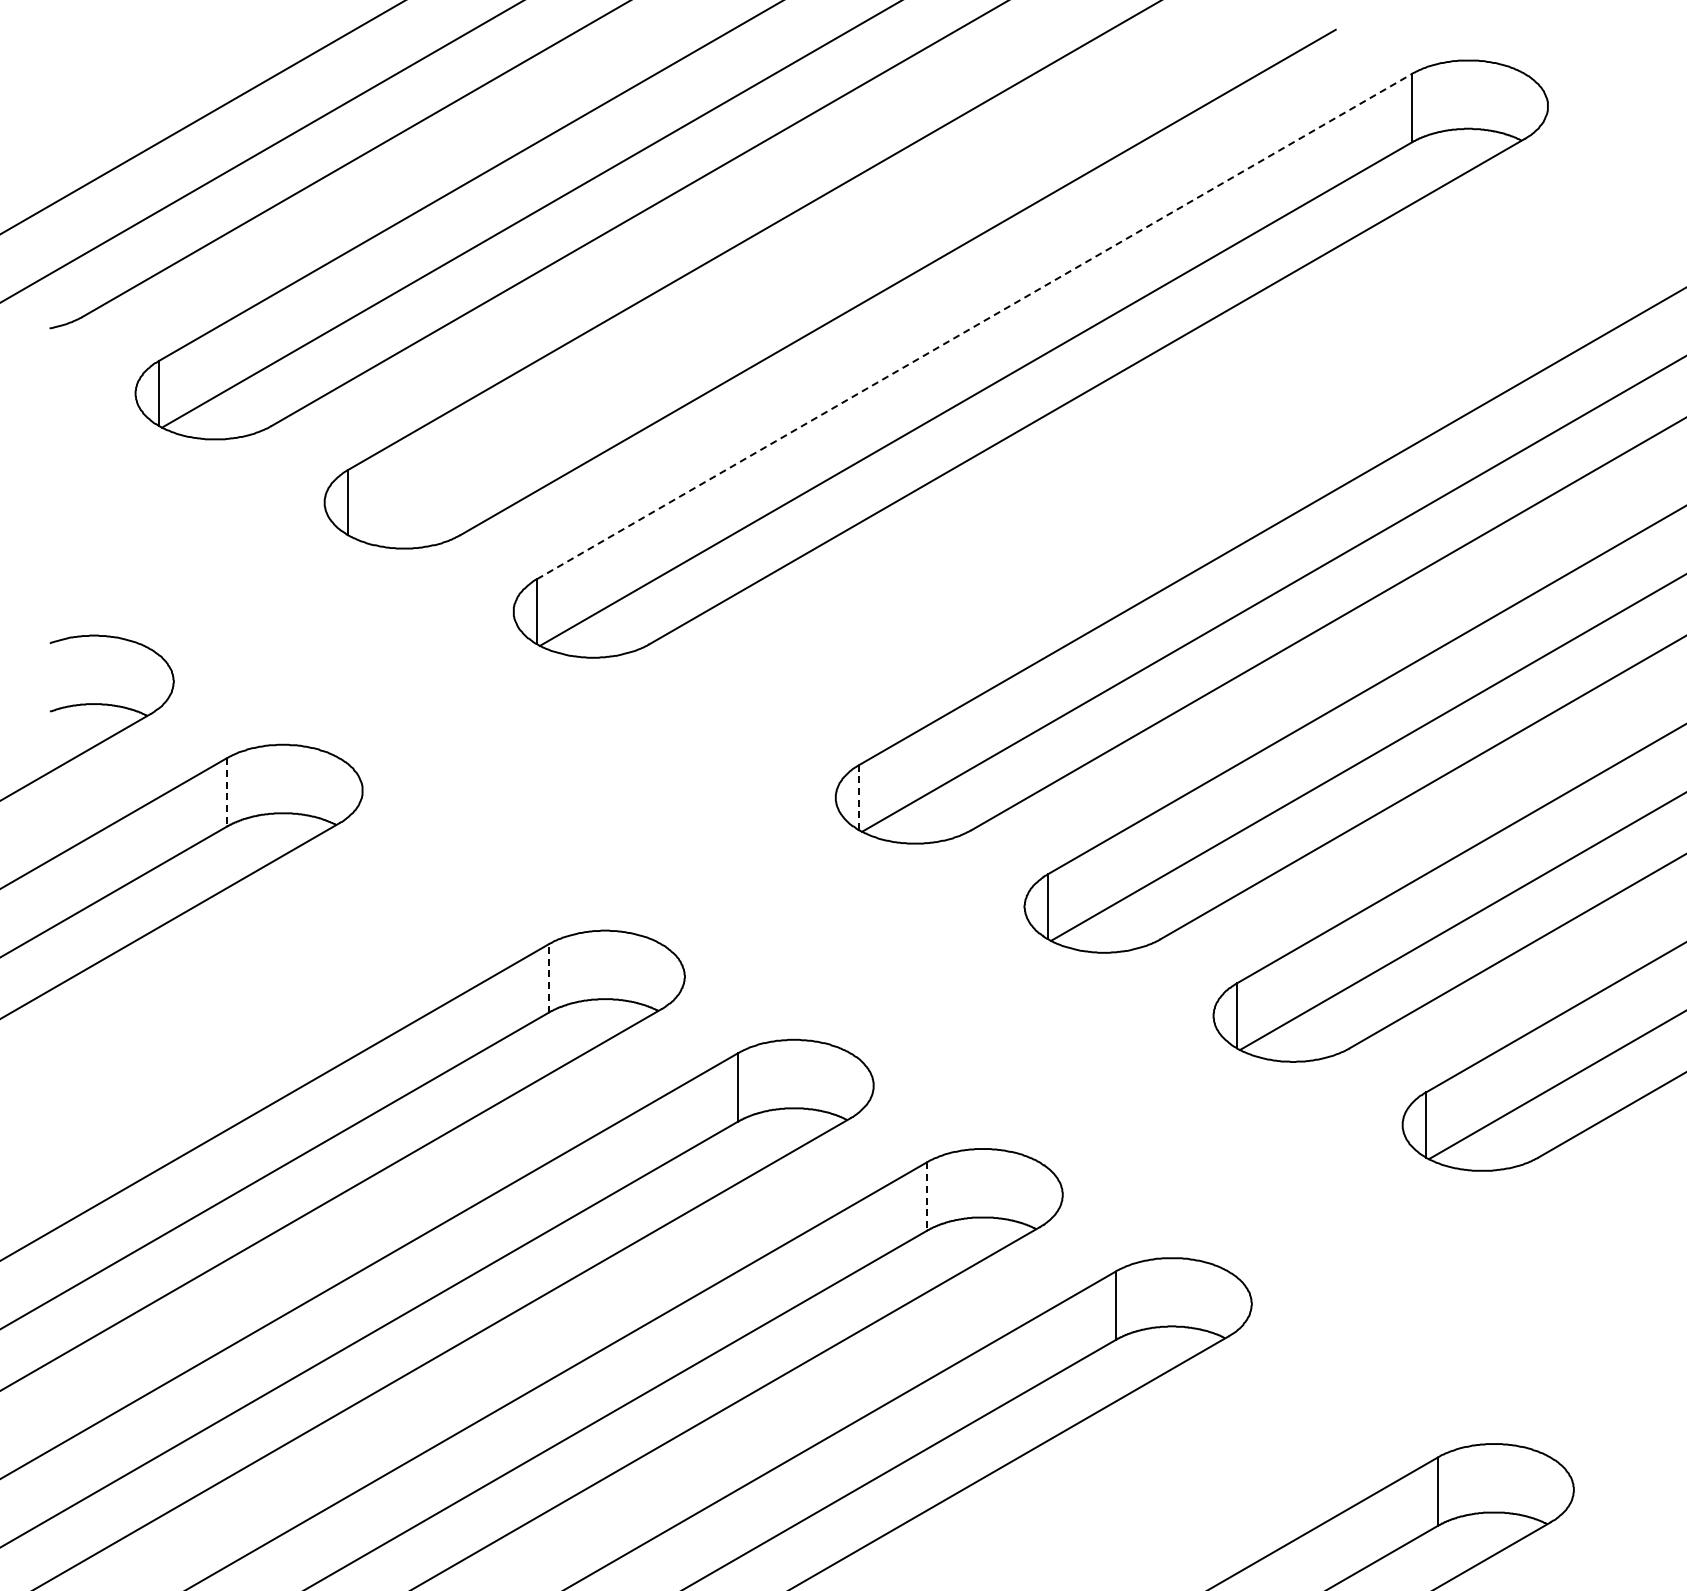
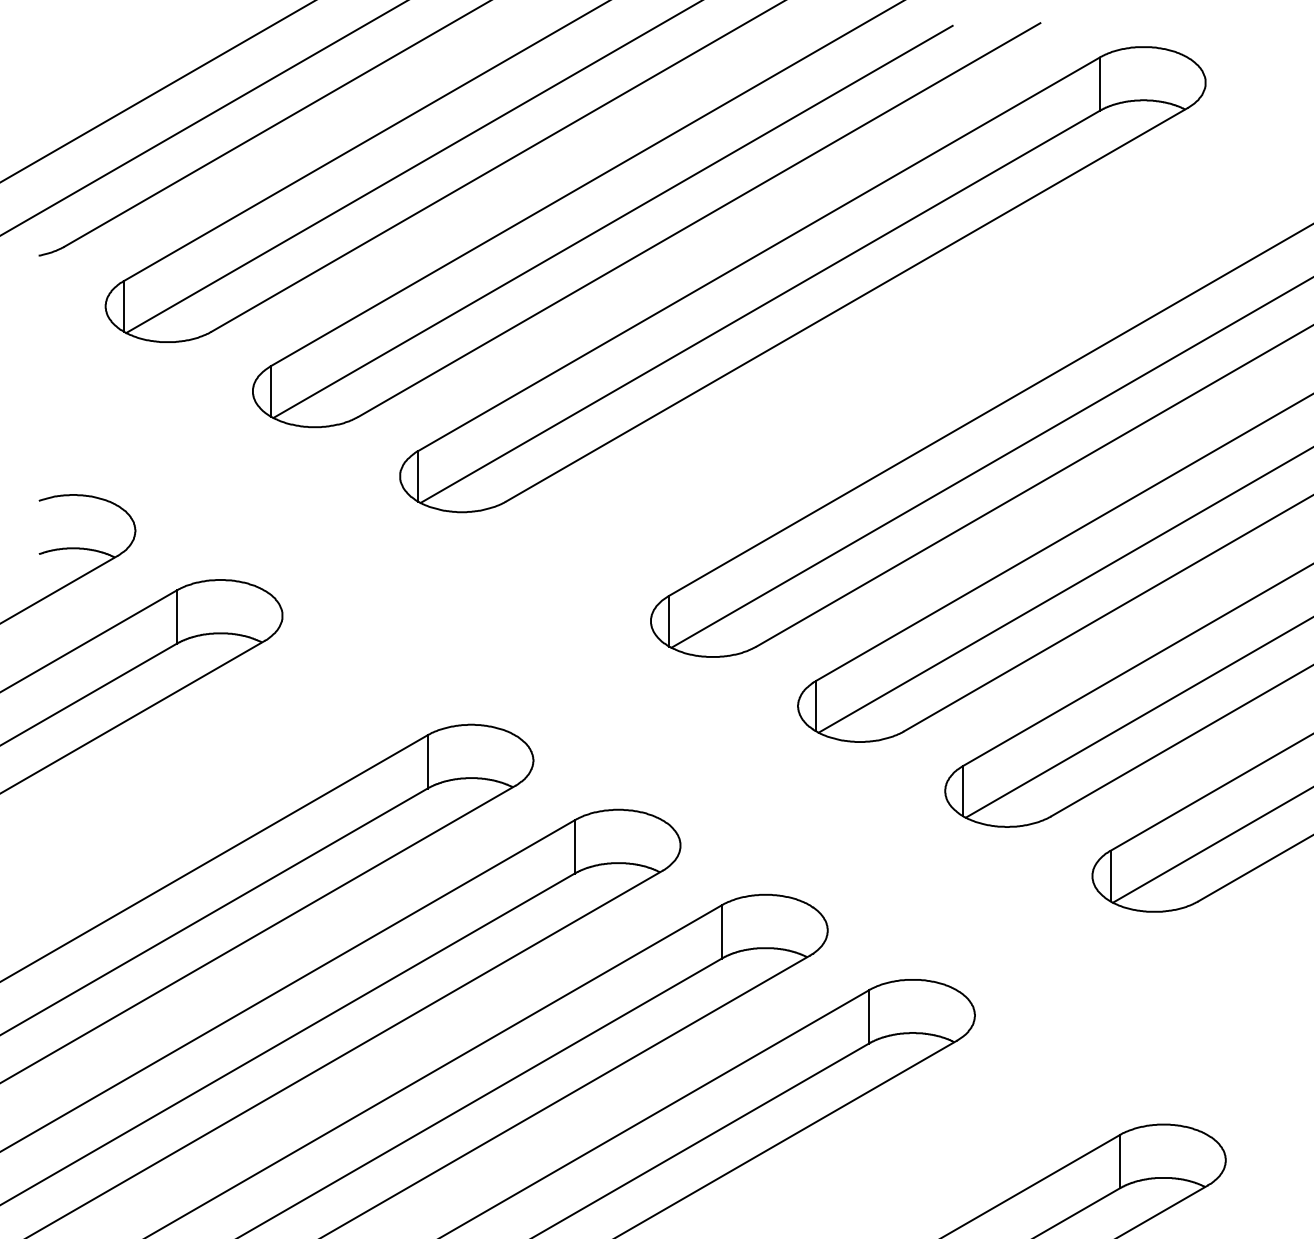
line: (787, 284) -> (613, 221), added
line: (974, 326) -> (759, 254), dashed -> solid
line: (226, 792) -> (176, 617), dashed -> solid
line: (859, 797) -> (669, 621), dashed -> solid
line: (548, 977) -> (427, 761), dashed -> solid
line: (926, 1197) -> (721, 932), dashed -> solid

